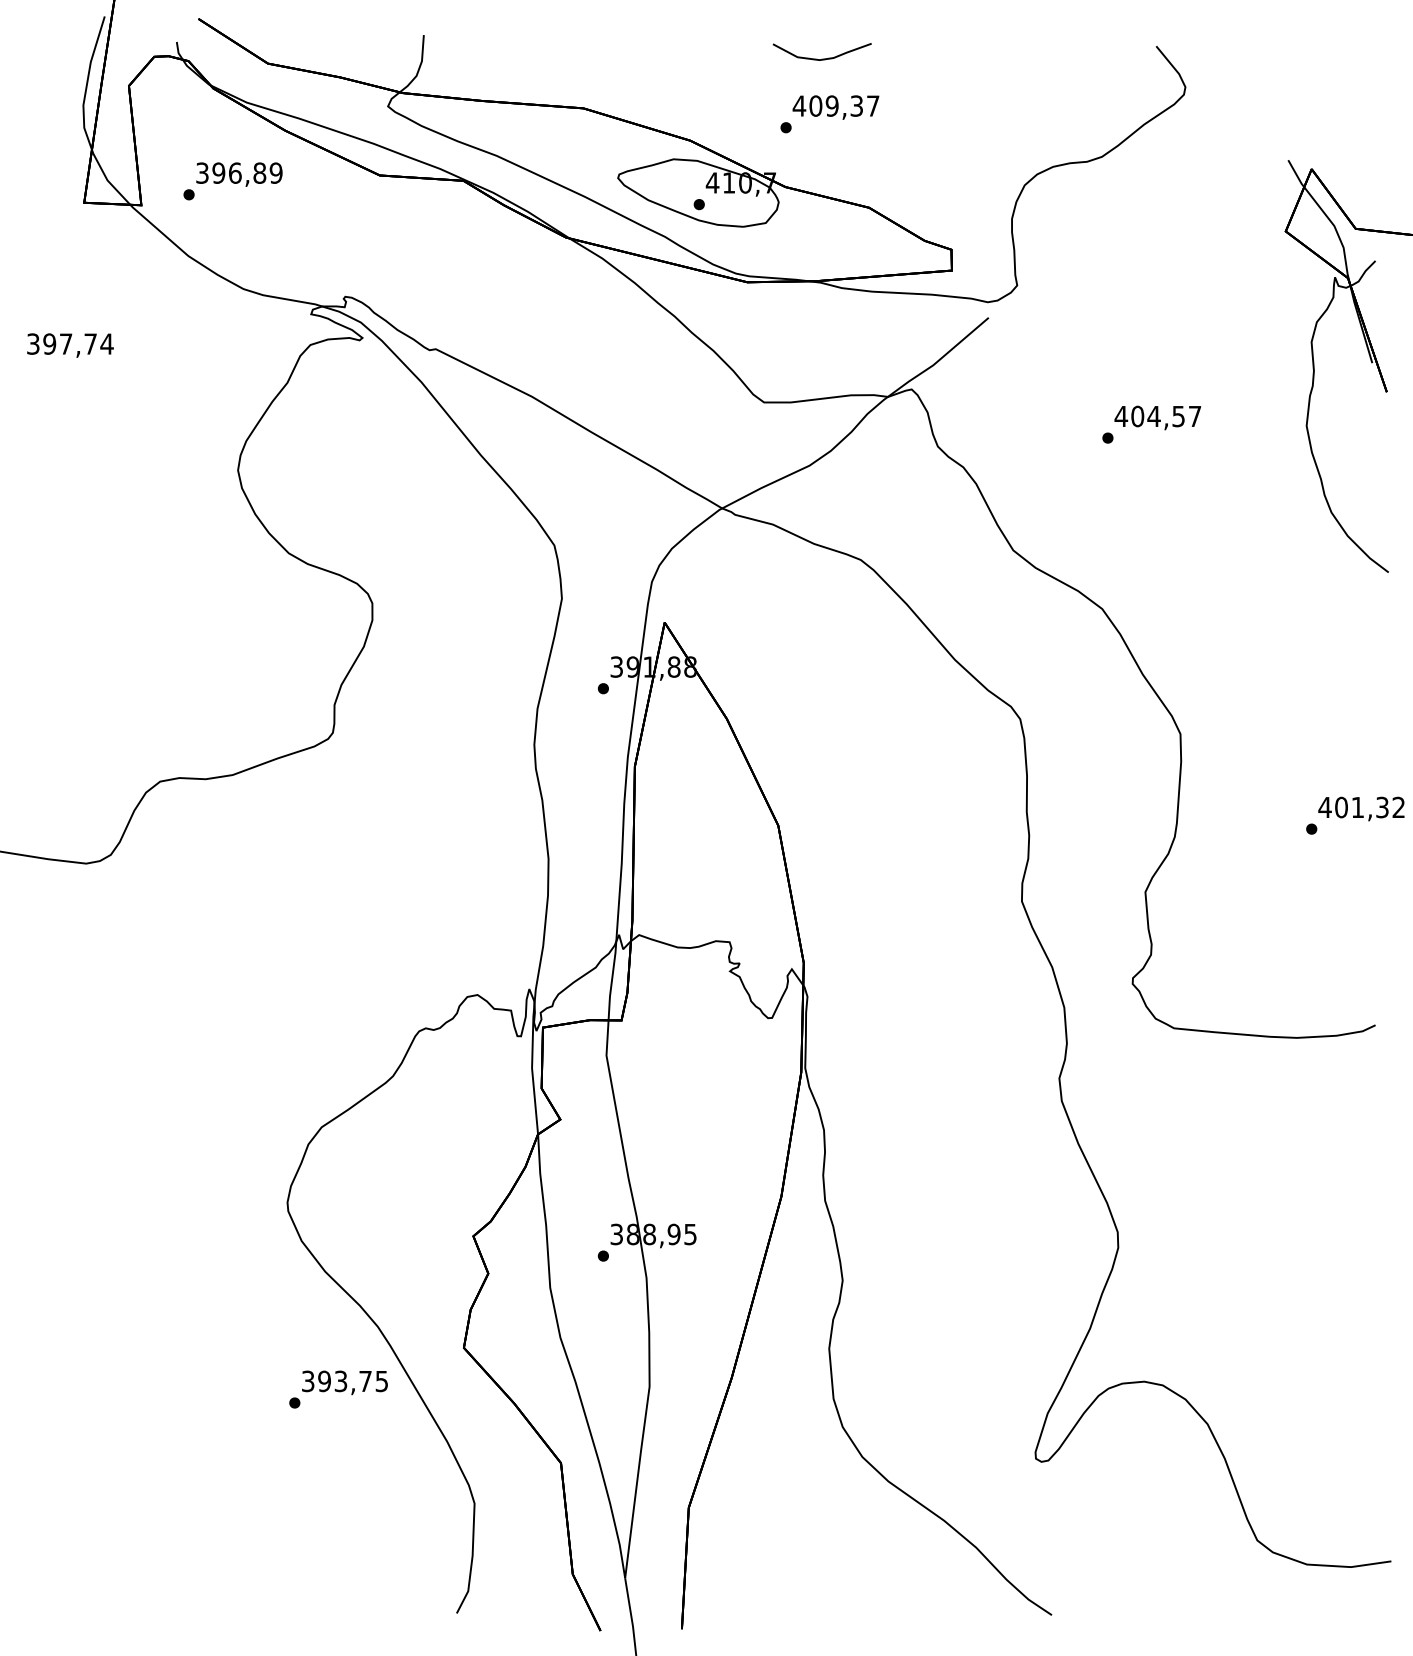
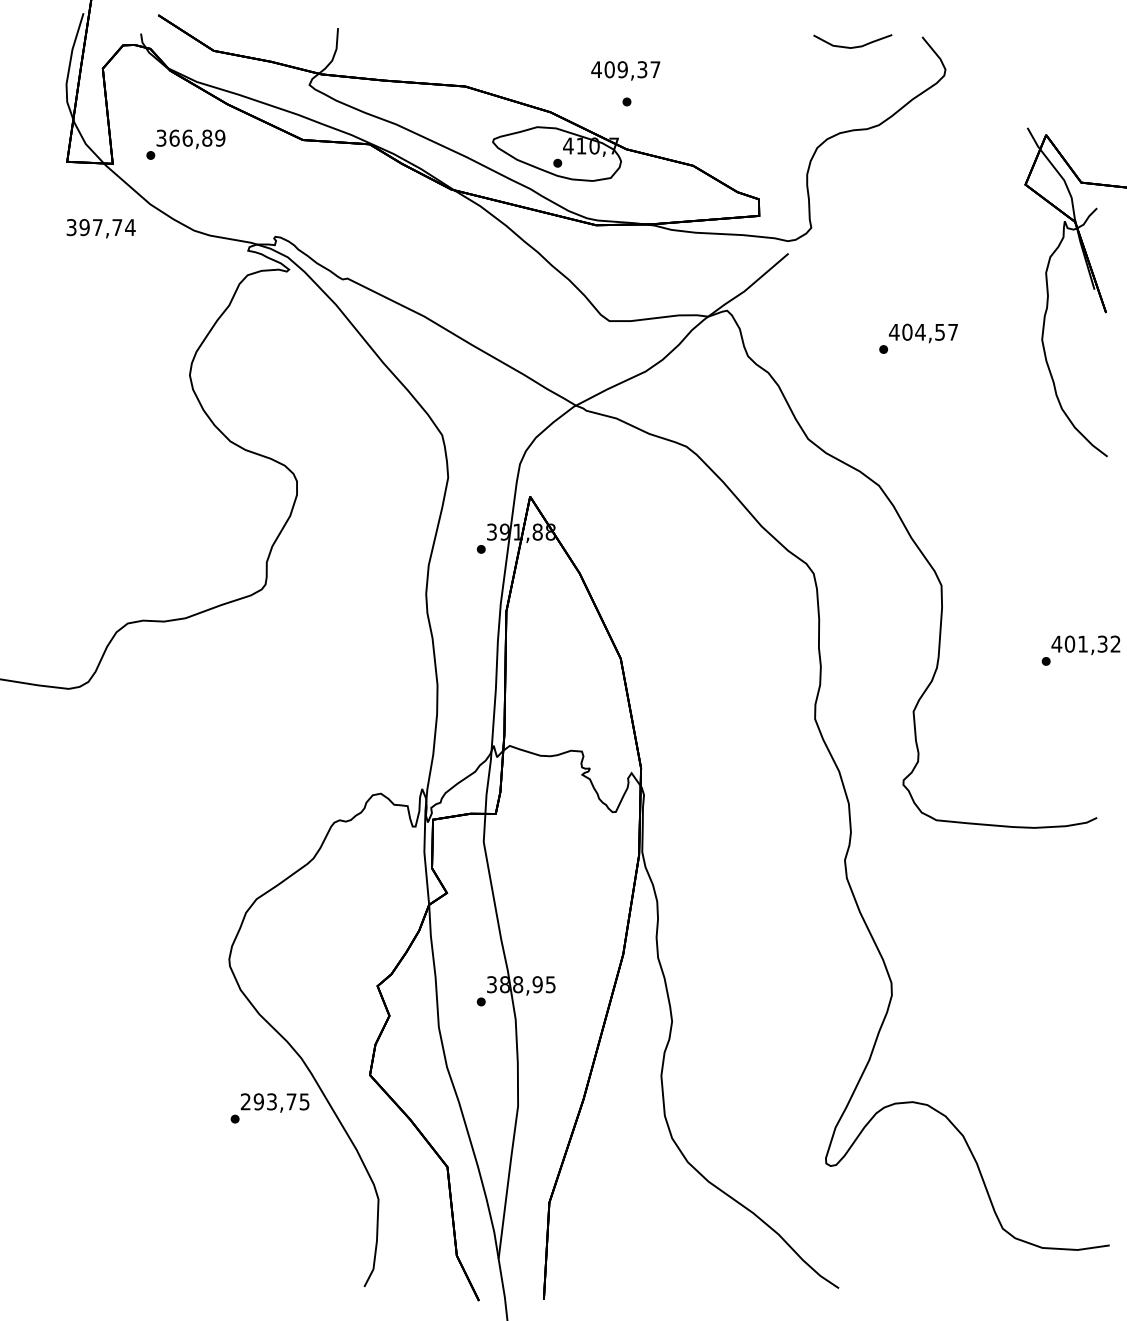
curve: (821, 58) -> (852, 46), moved
text: (835, 107) -> (625, 70), moved
text: (218, 172) -> (174, 137), 396,89 -> 366,89
text: (69, 345) -> (100, 228), moved
text: (307, 1380) -> (245, 1101), 393,75 -> 293,75

